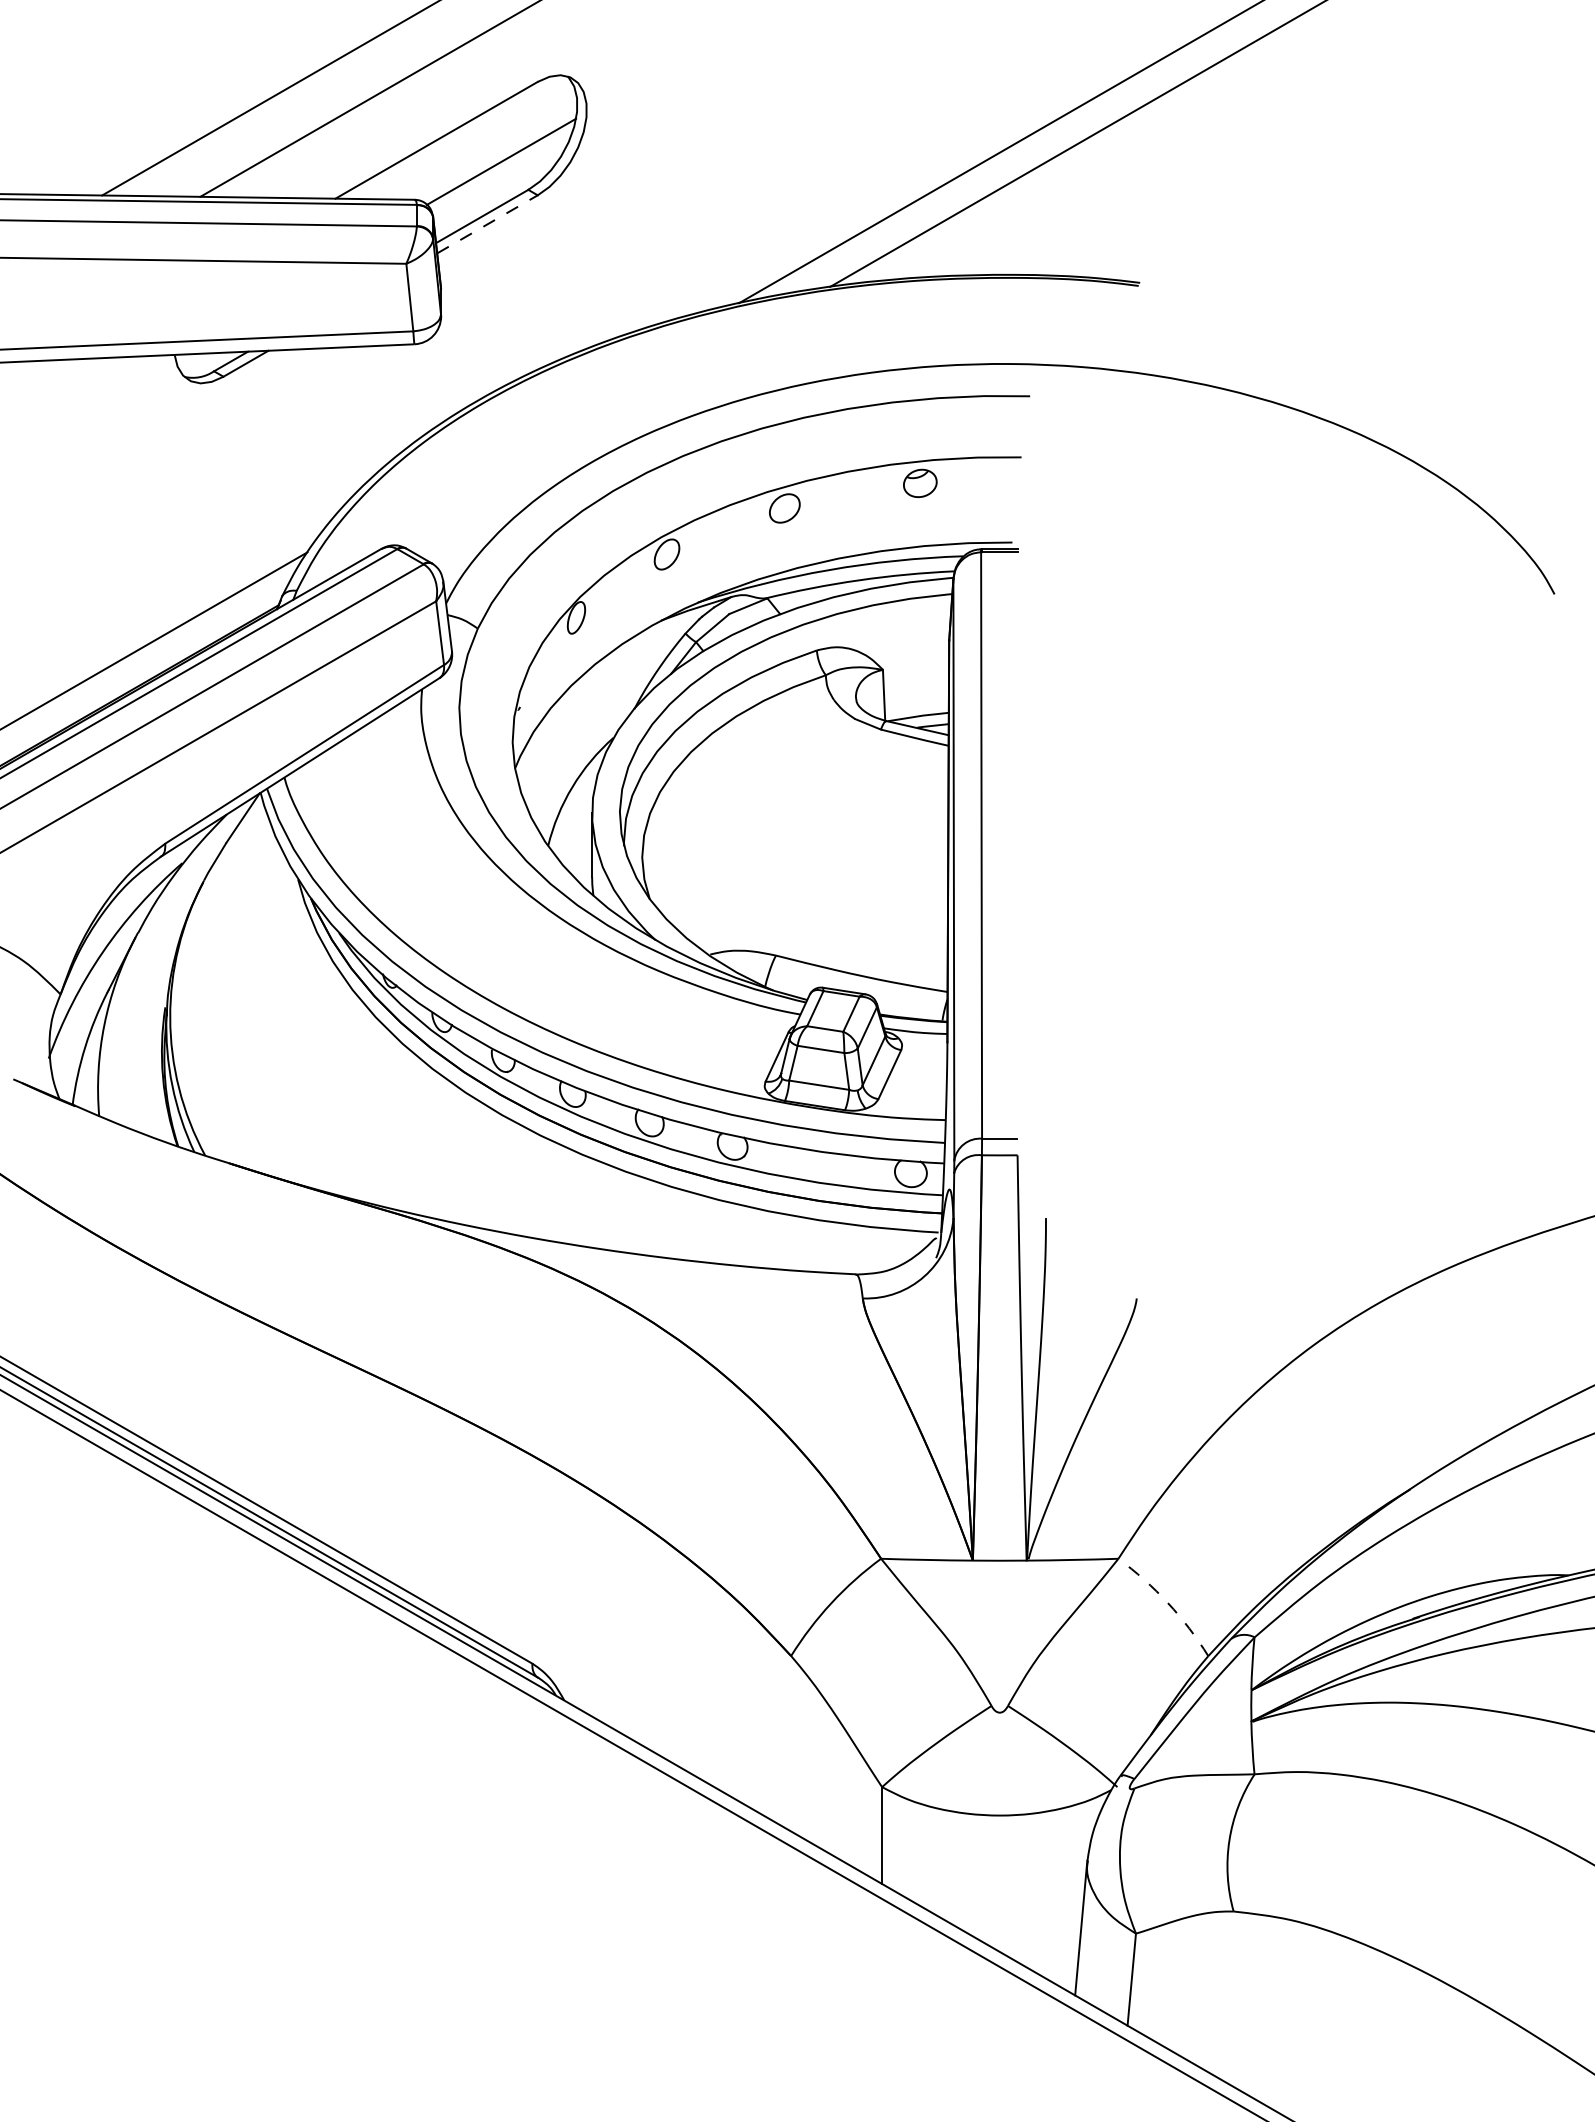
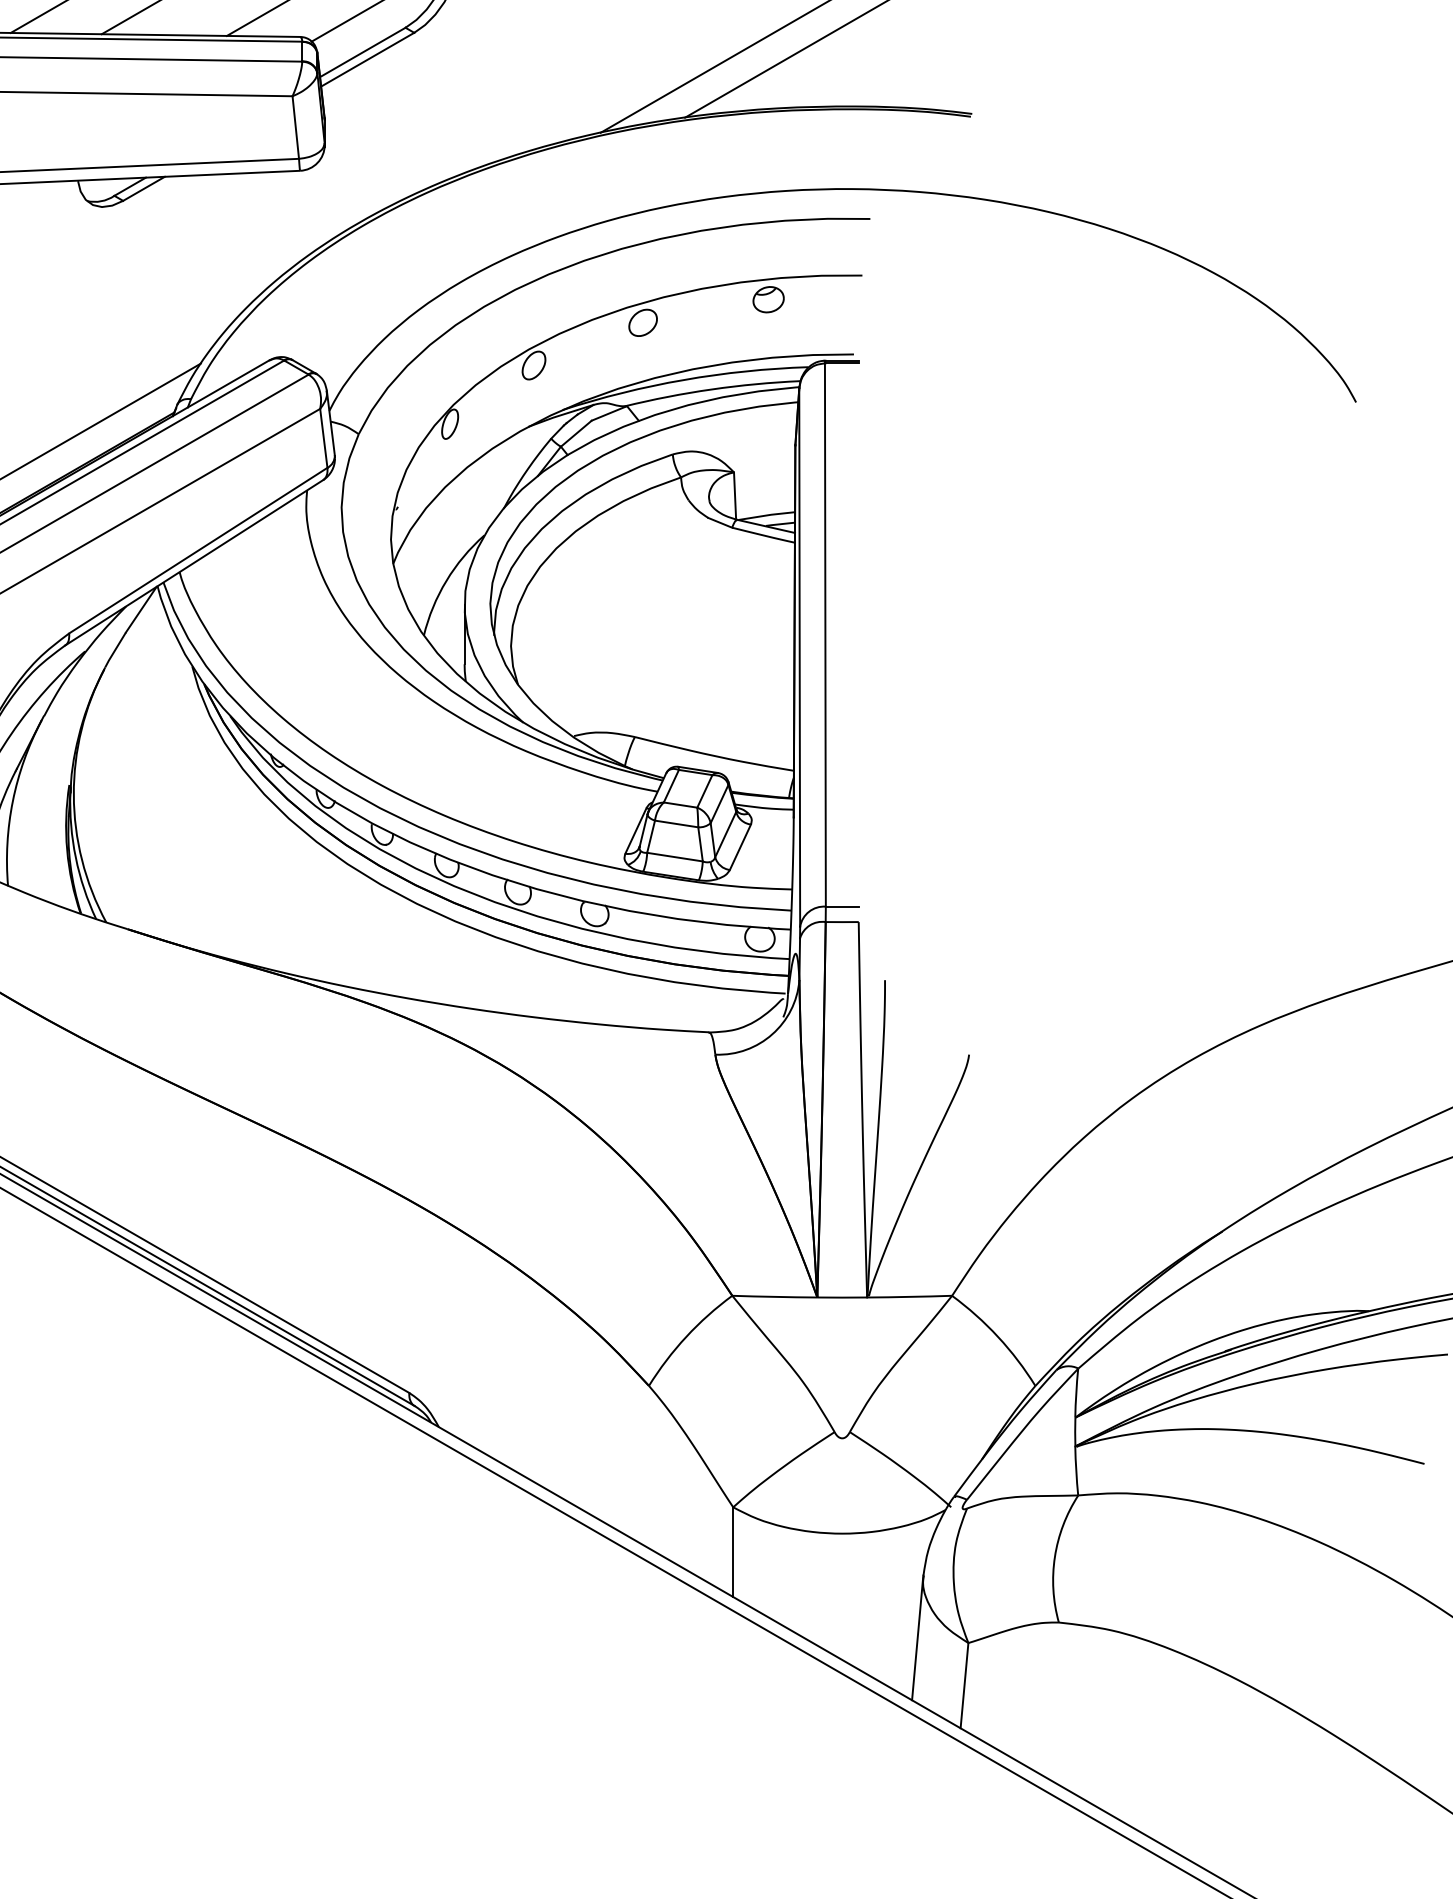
line: (487, 224) -> (367, 59), dashed -> solid
arc: (1167, 1603) -> (997, 1337), dashed -> solid

